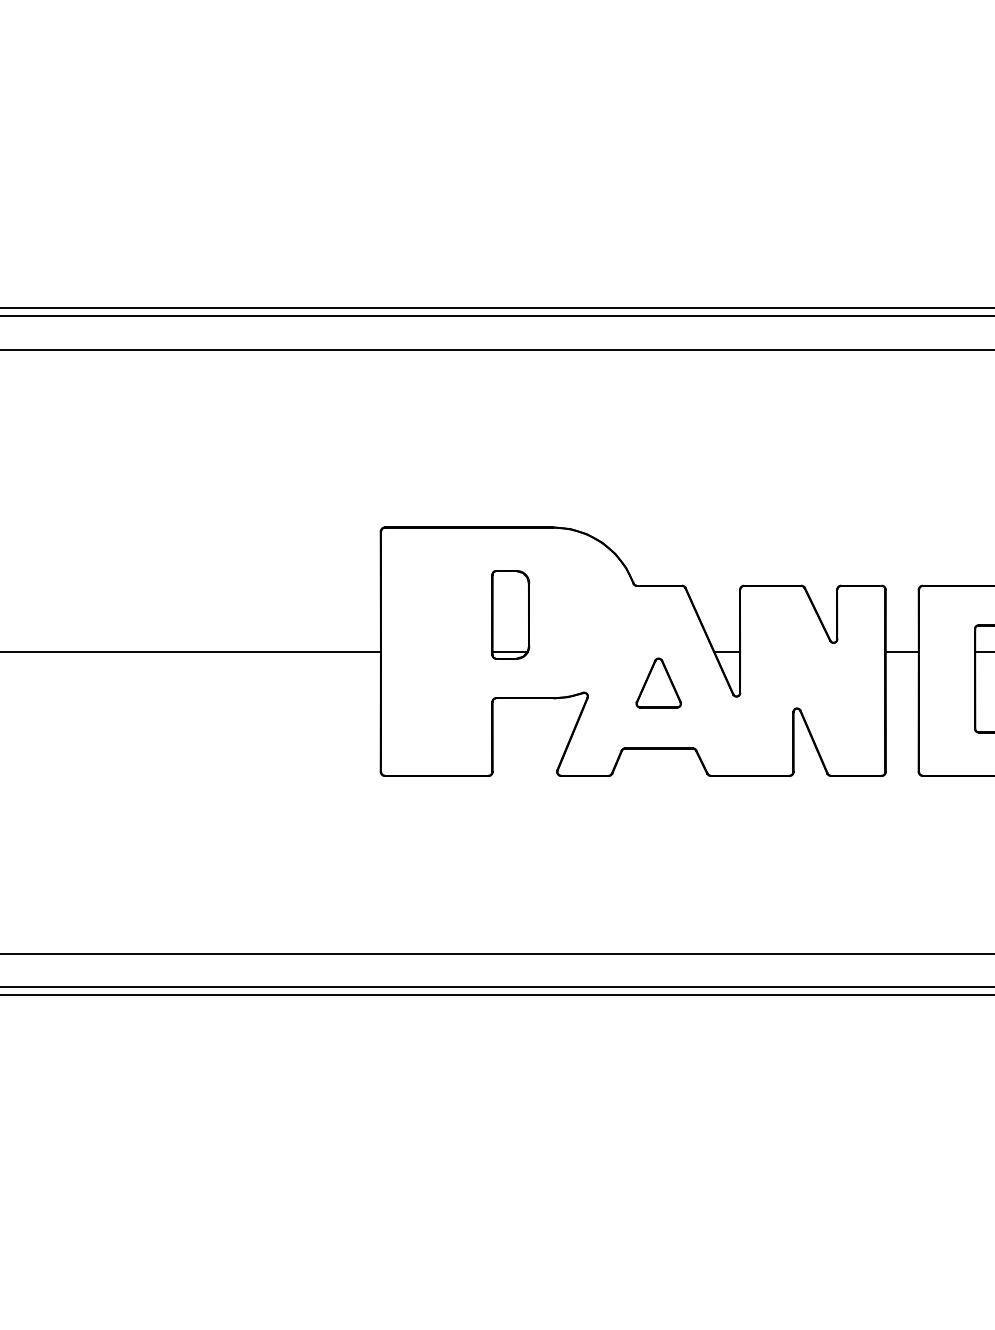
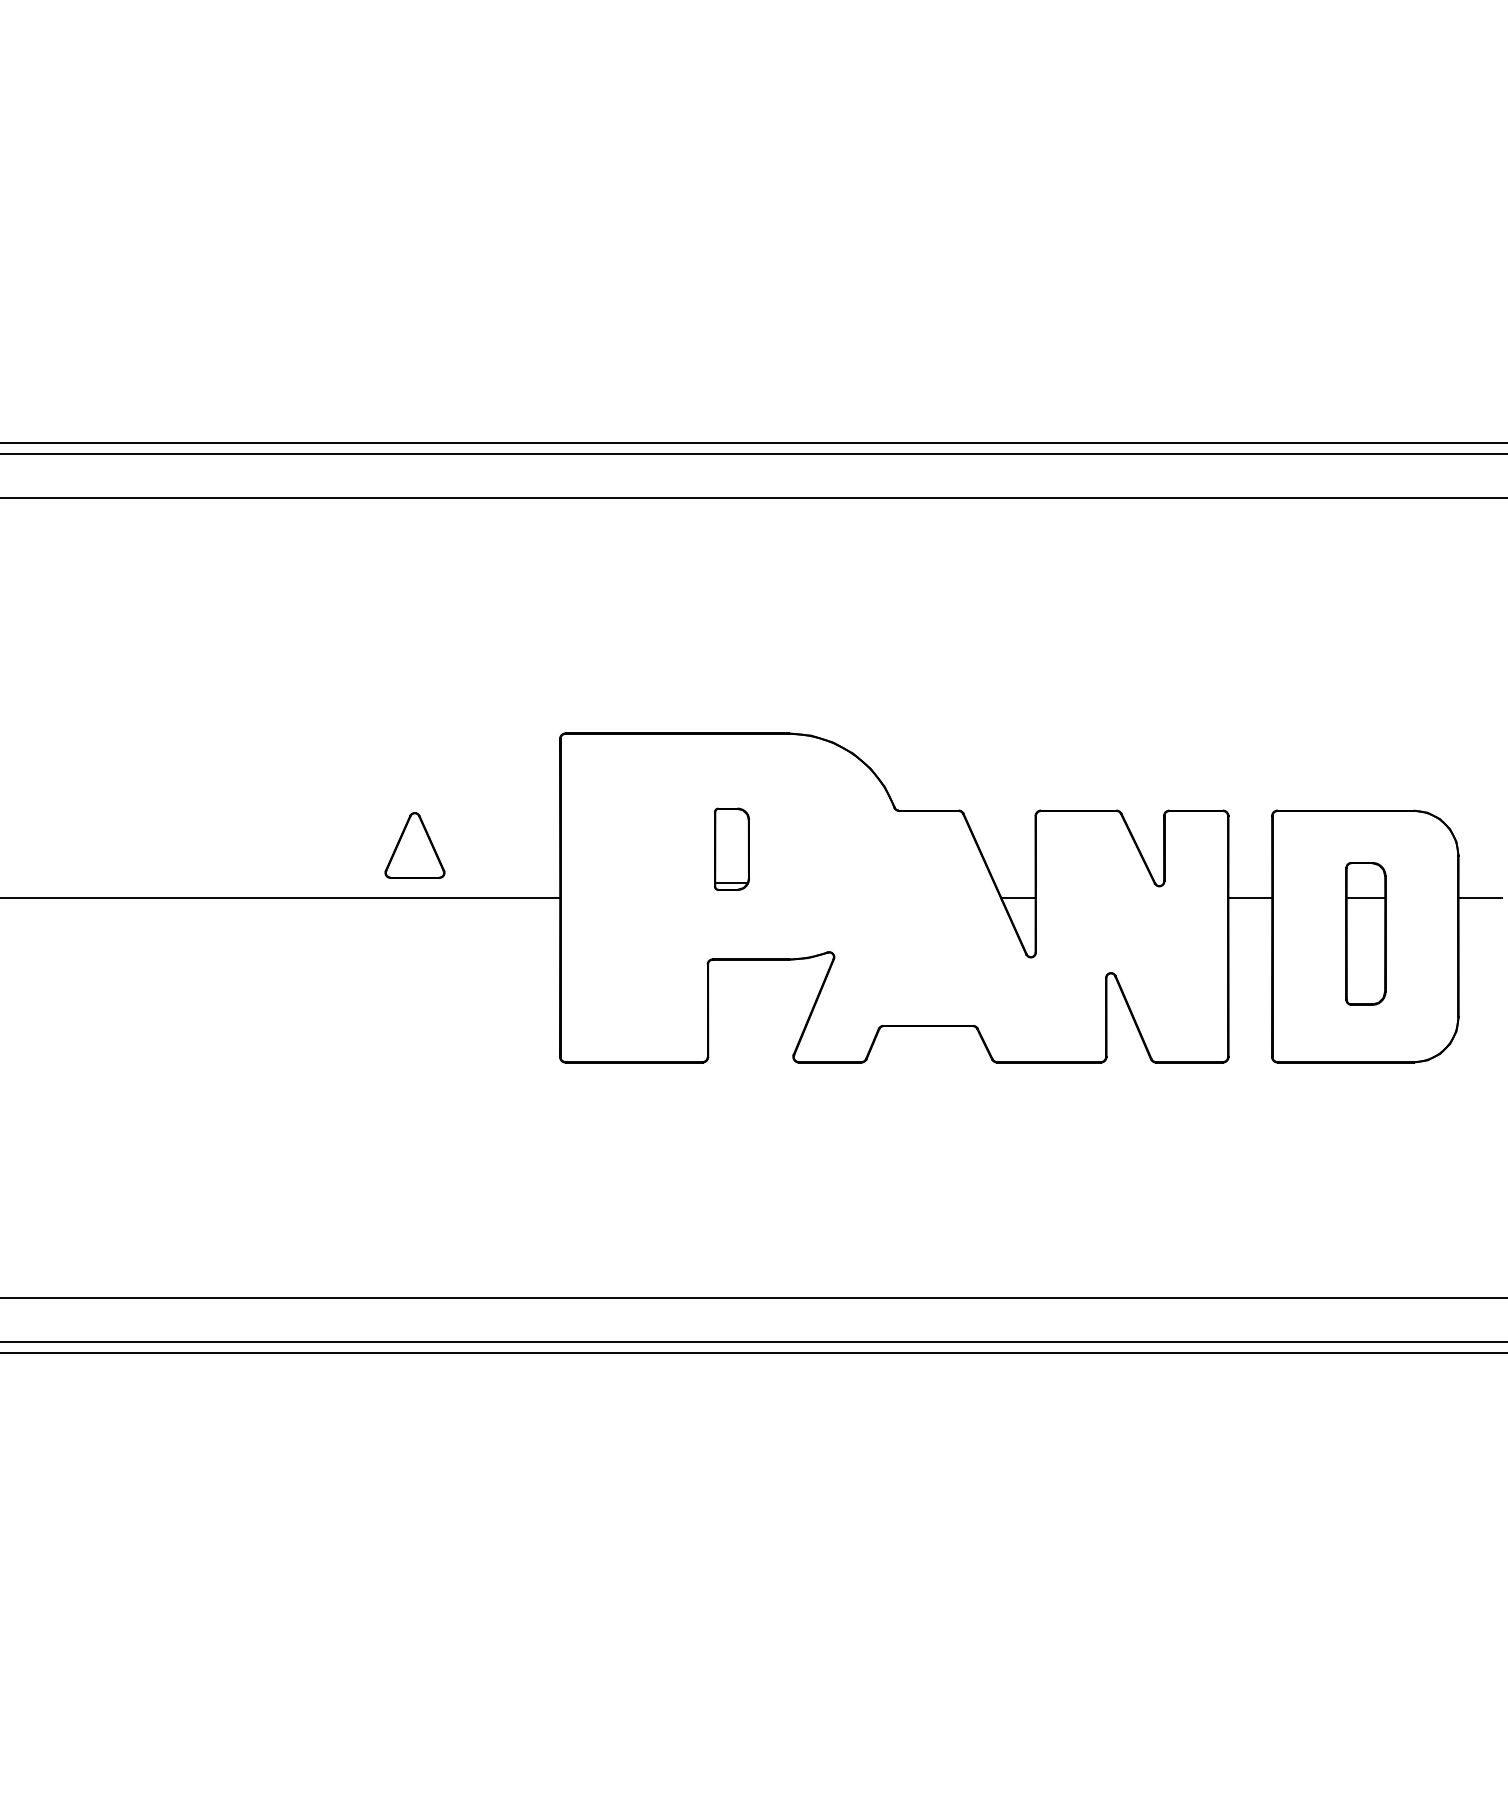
part: (510, 615) -> (731, 849), size x0.7
part: (658, 683) -> (414, 845), moved

